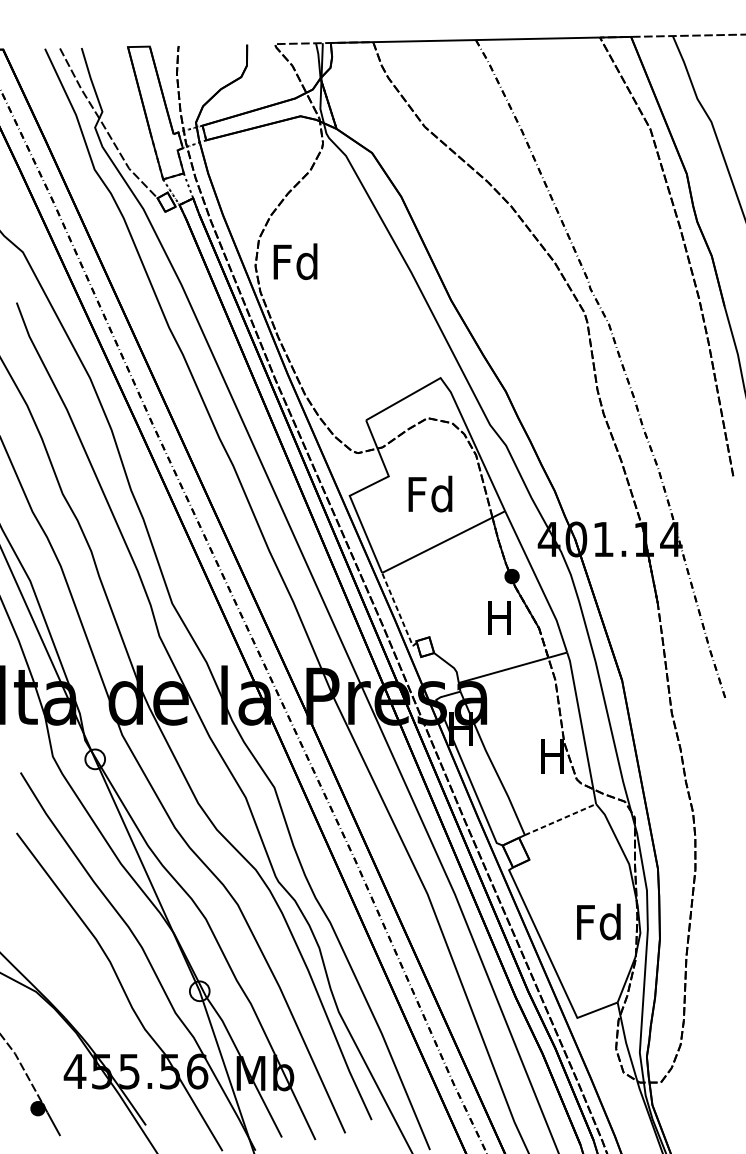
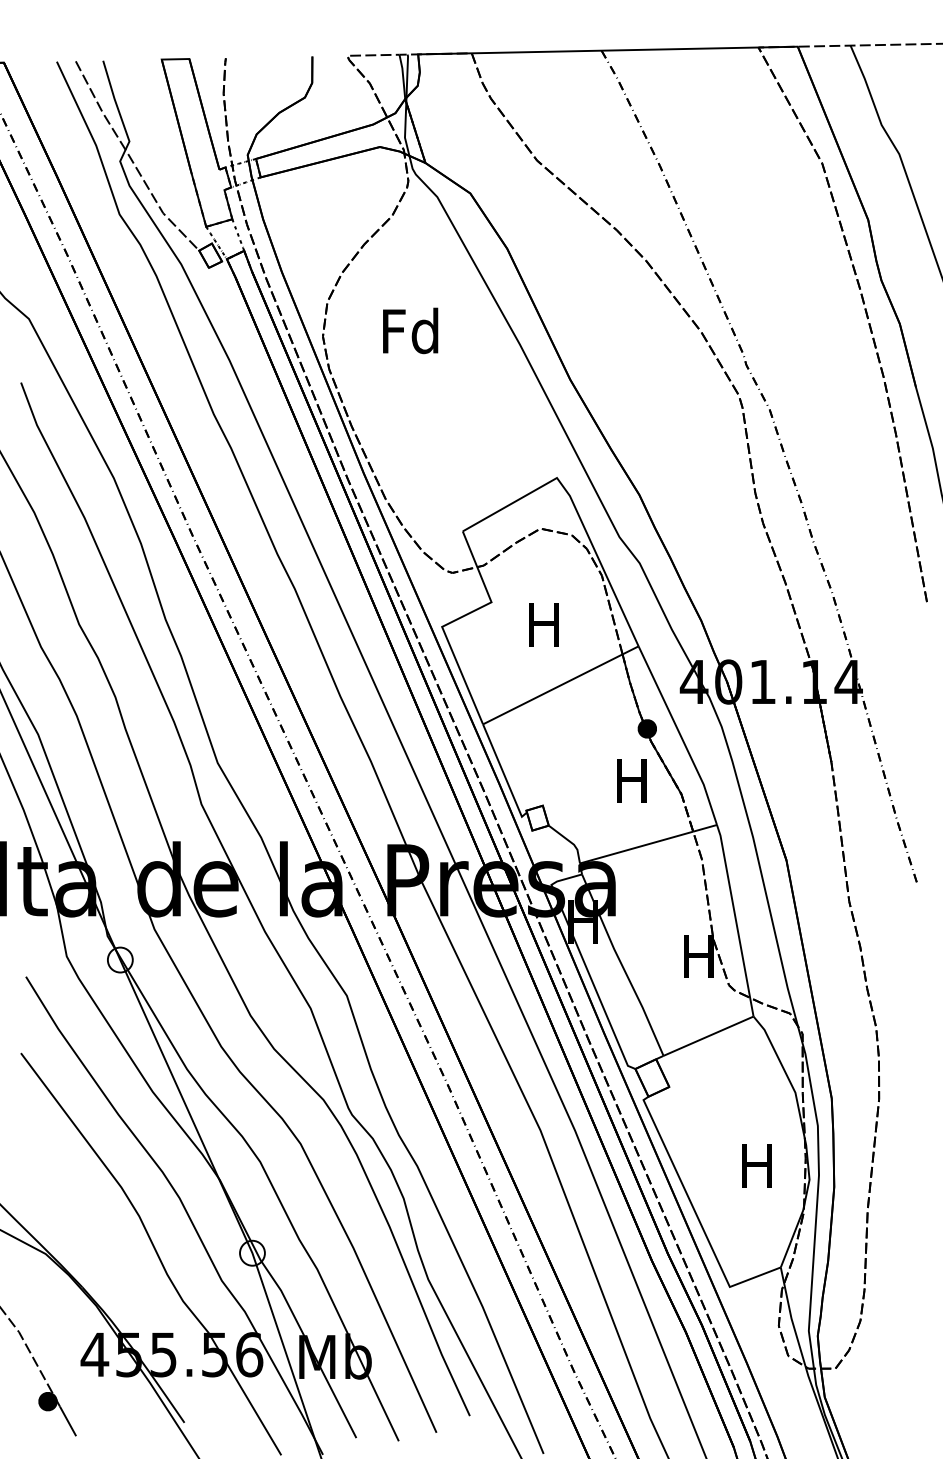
text: (295, 261) -> (410, 330), moved
text: (429, 493) -> (543, 624), Fd -> H
line: (398, 611) -> (503, 773), dashed -> solid
line: (561, 819) -> (709, 1036), dashed -> solid
text: (598, 921) -> (756, 1165), Fd -> H

